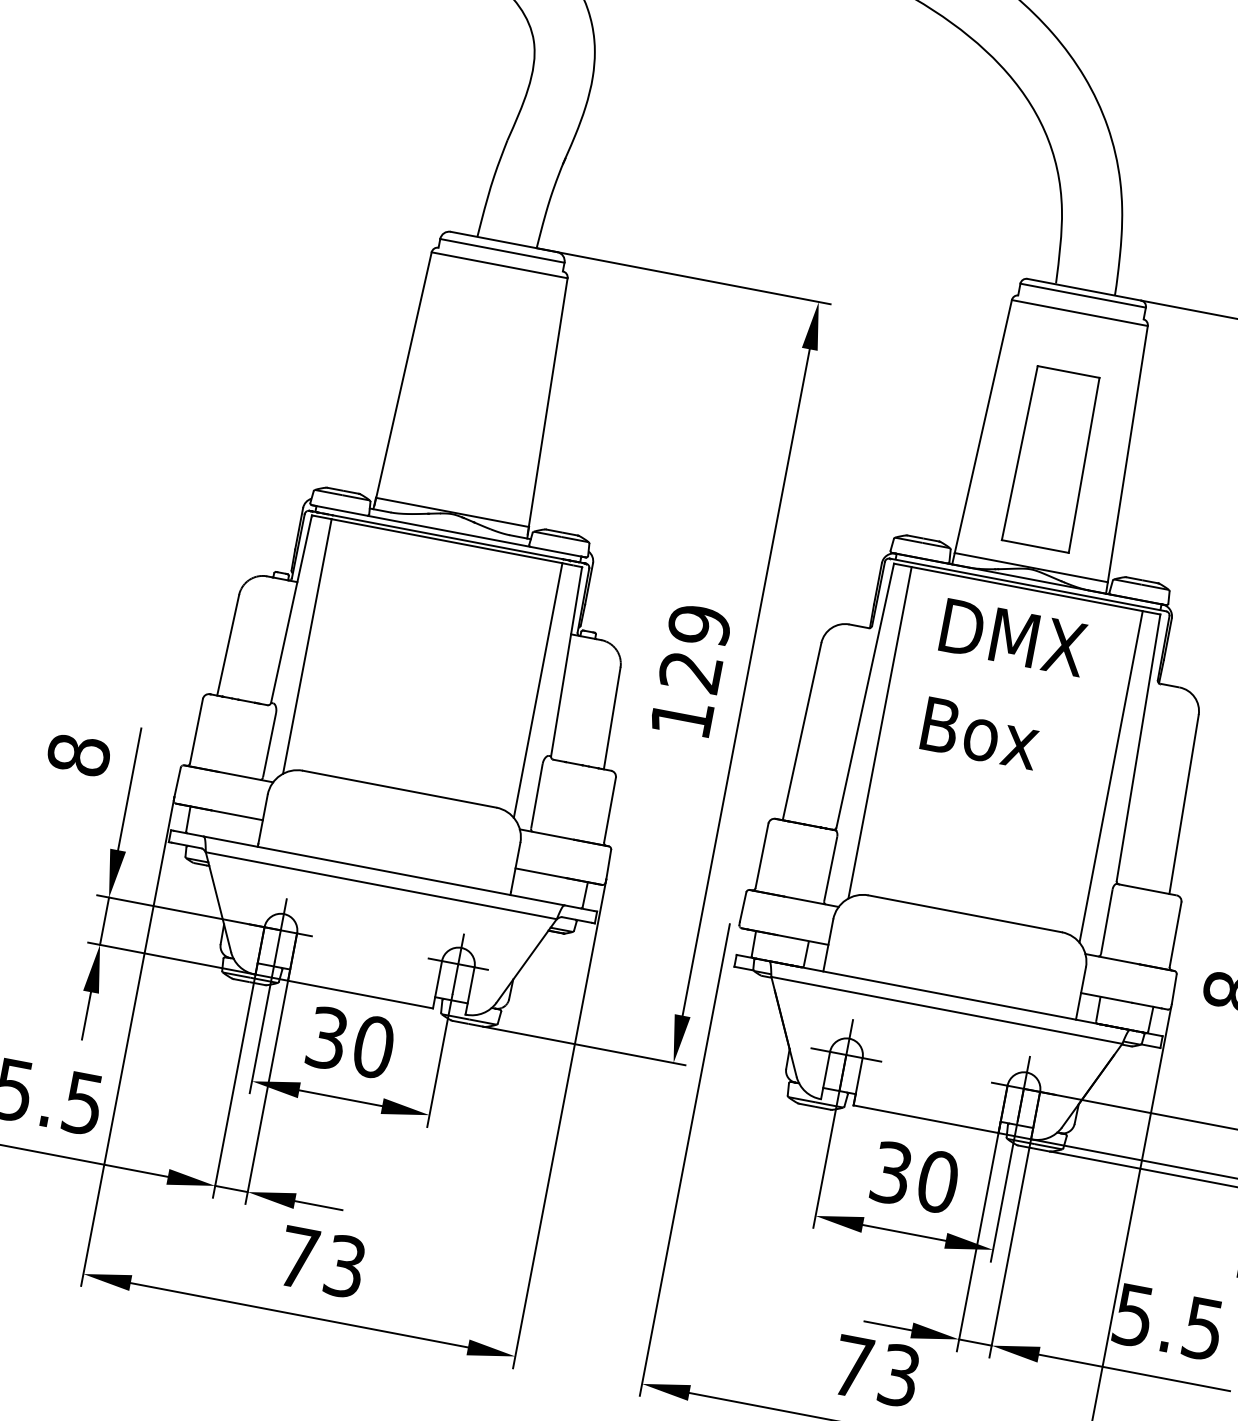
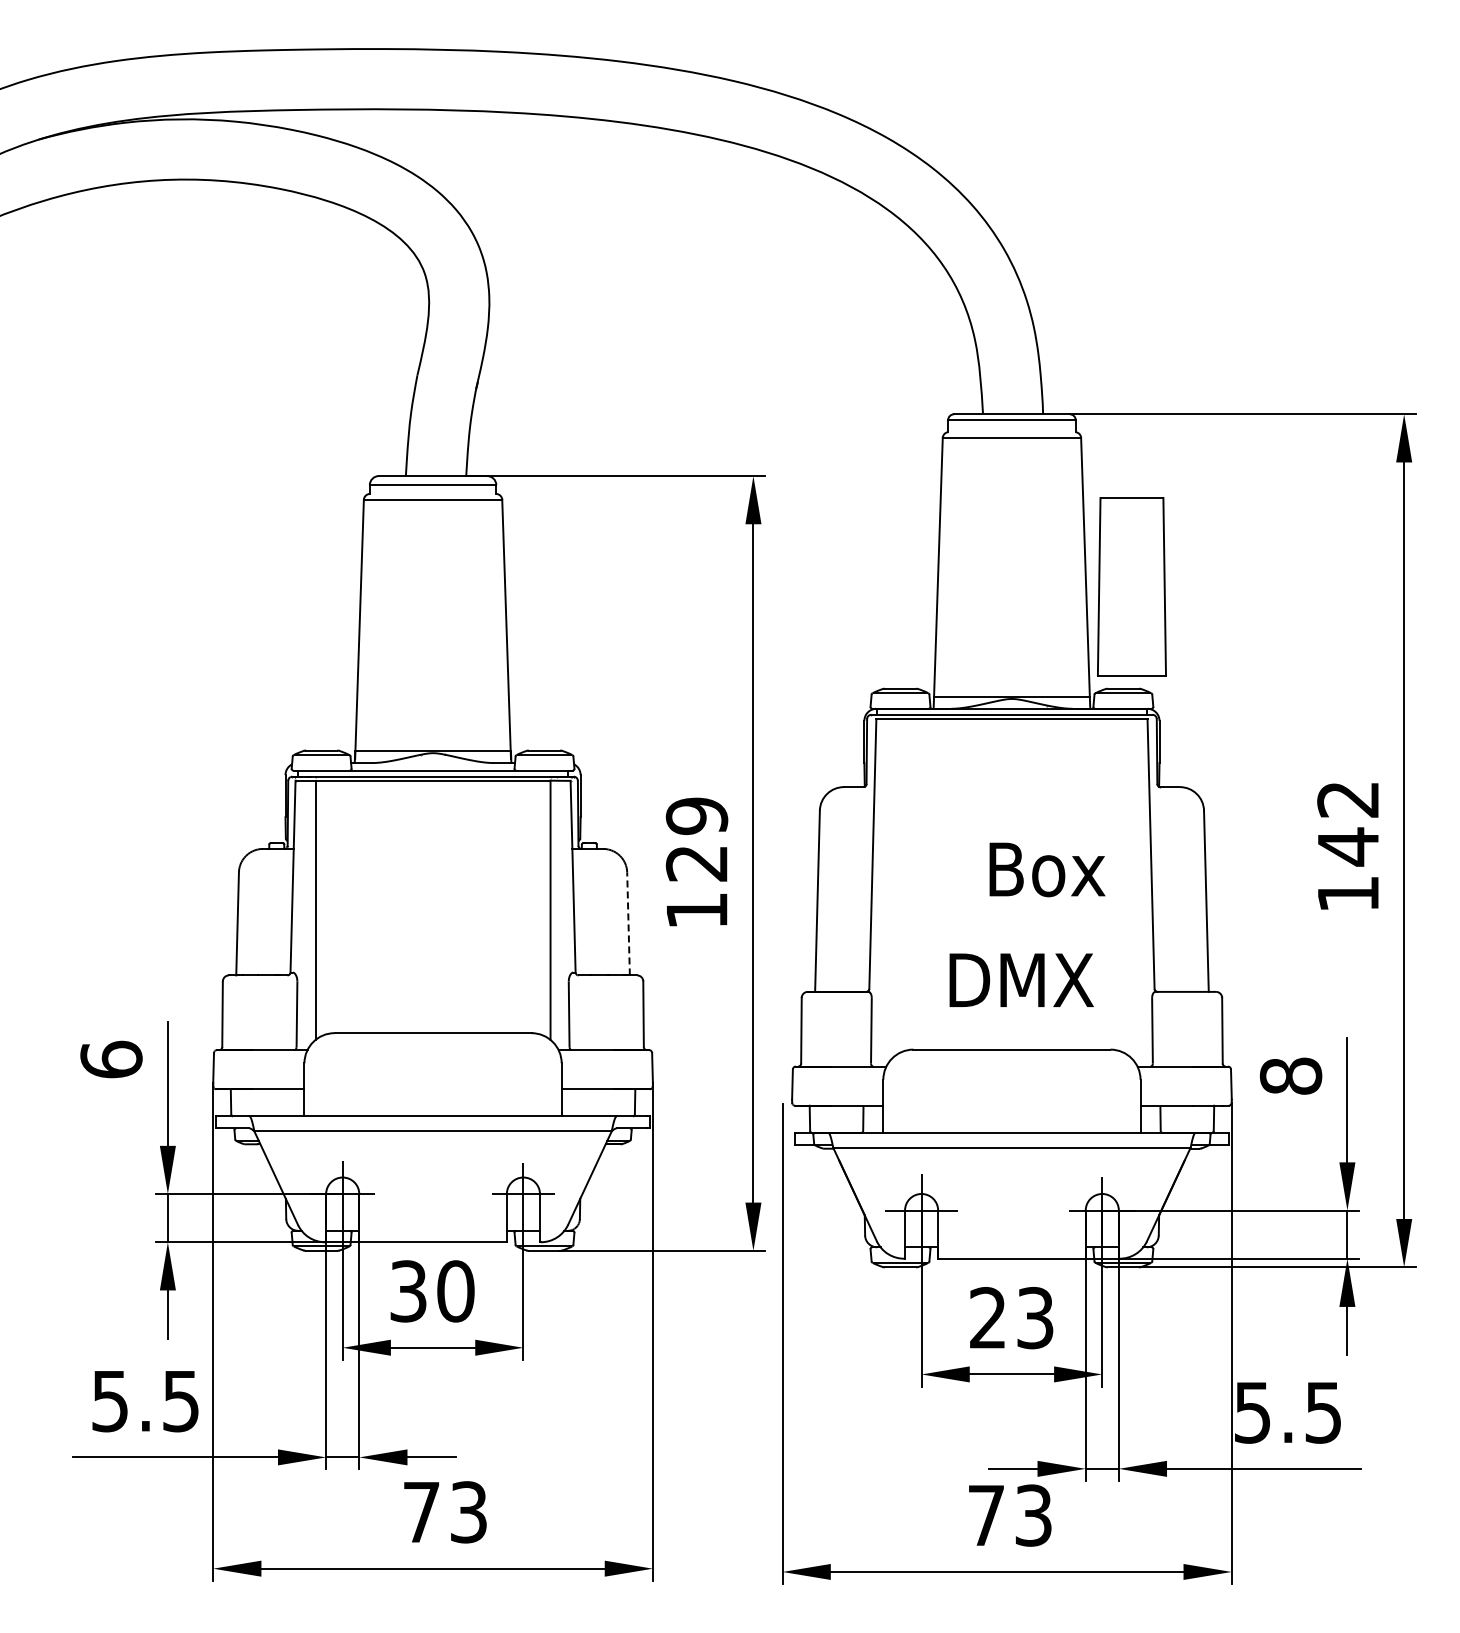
part: (1051, 458) -> (1131, 586), moved
text: (1013, 636) -> (1021, 979), moved
line: (612, 718) -> (628, 923), solid -> dashed
line: (880, 732) -> (894, 887), removed
text: (980, 733) -> (1047, 869), moved
text: (78, 754) -> (111, 1059), 8 -> 6
line: (1111, 776) -> (1129, 887), removed
text: (915, 1178) -> (1012, 1318), 30 -> 23

